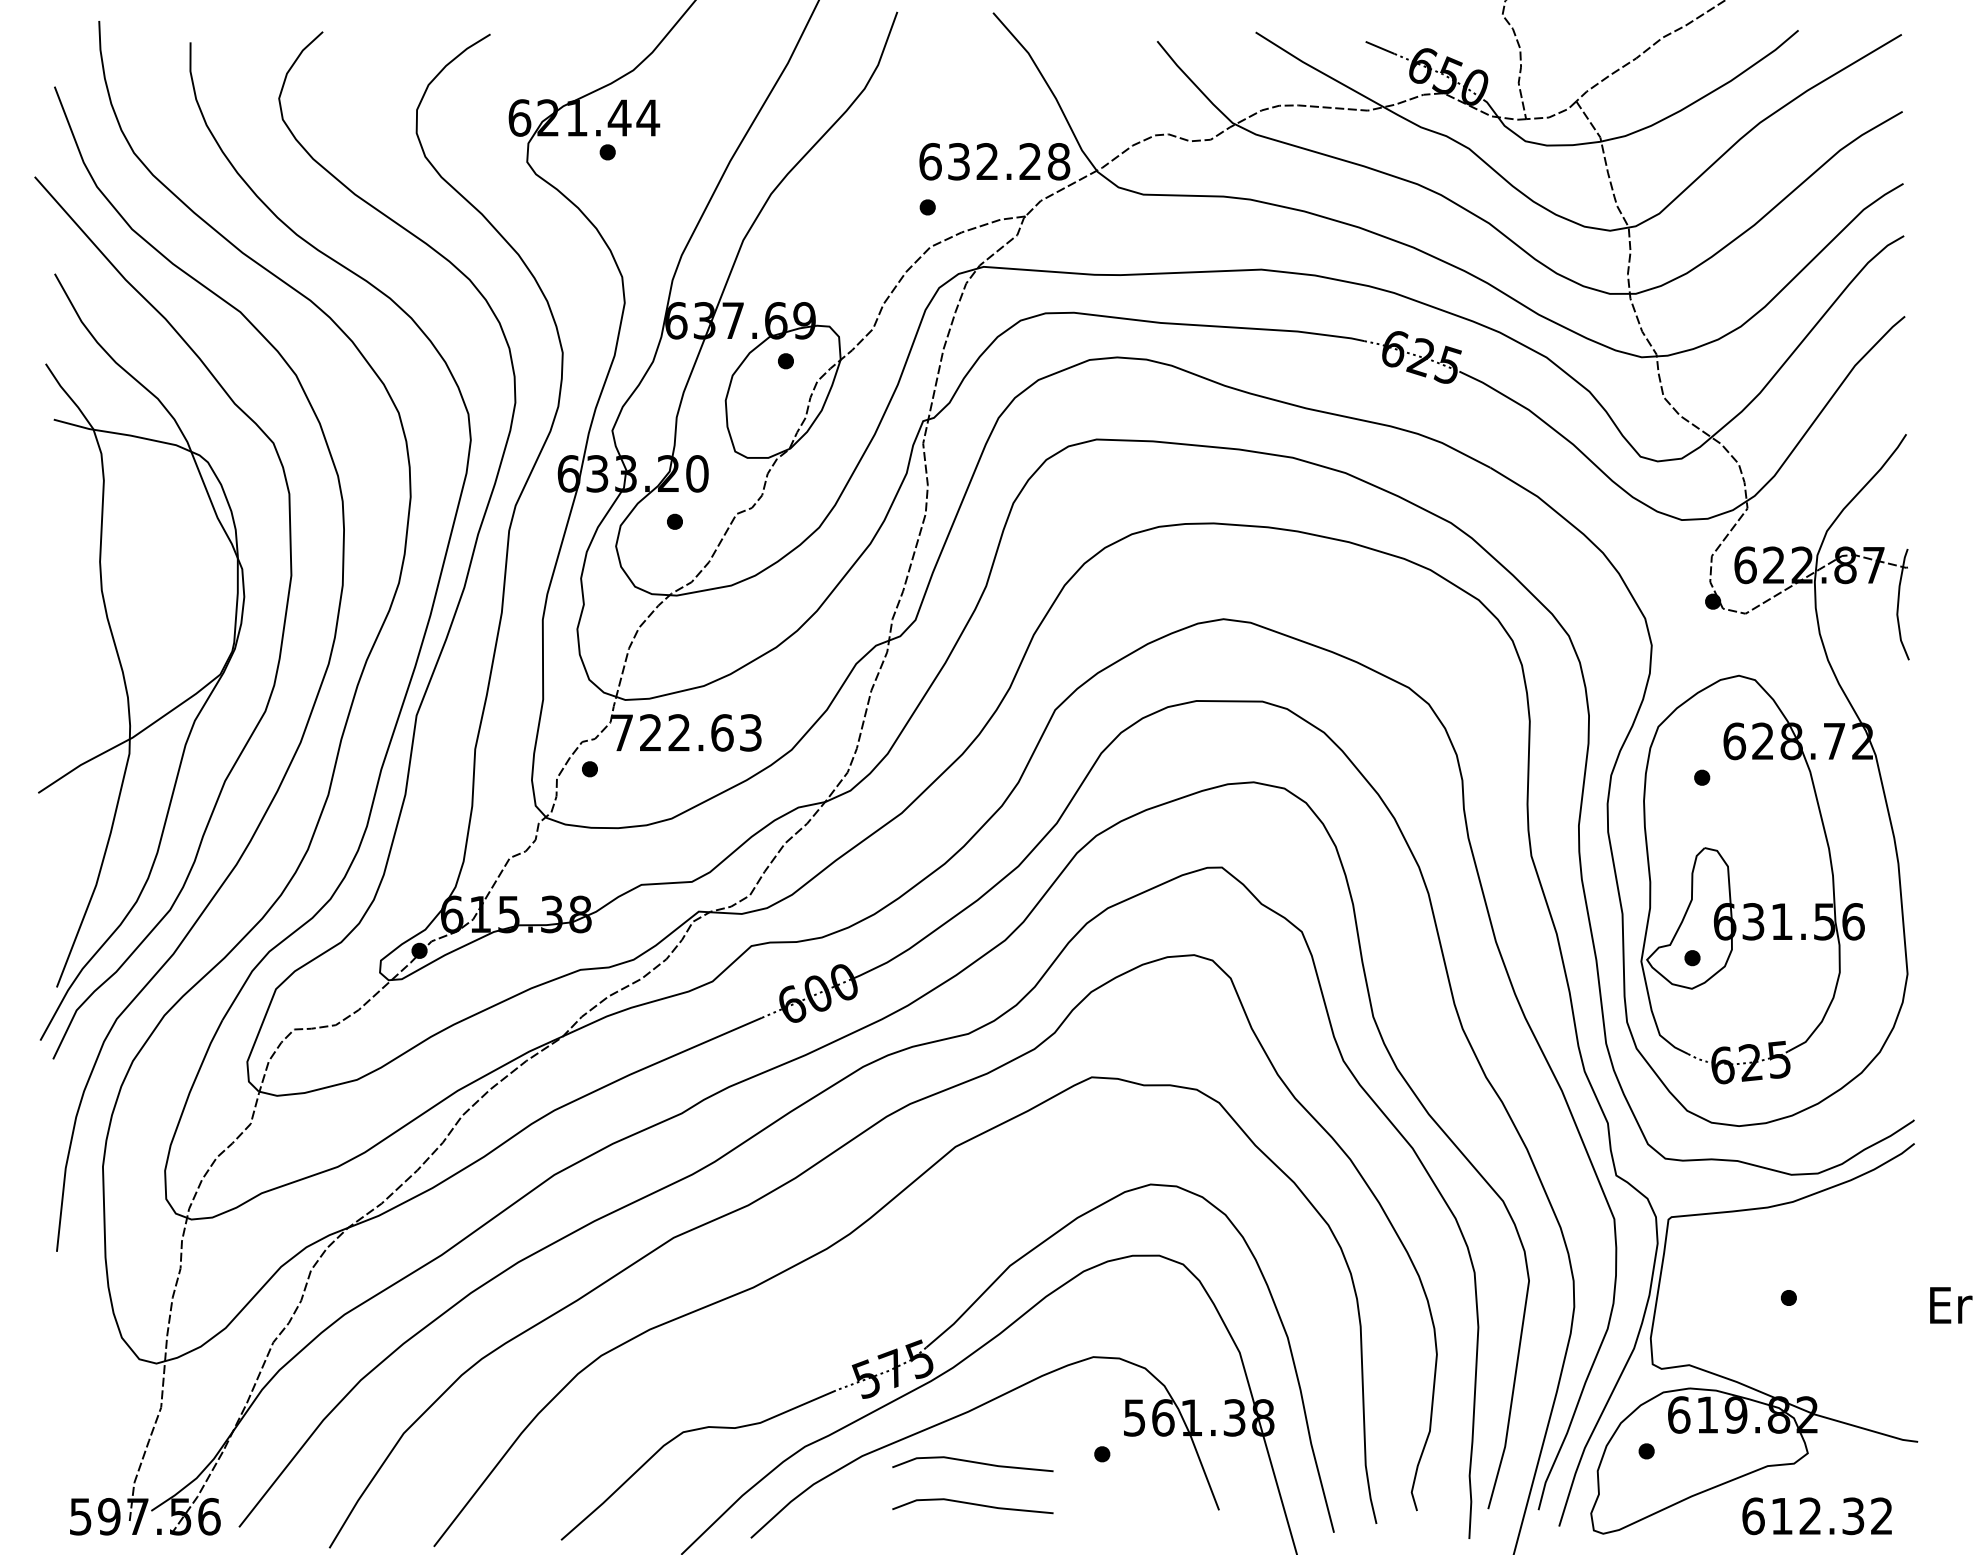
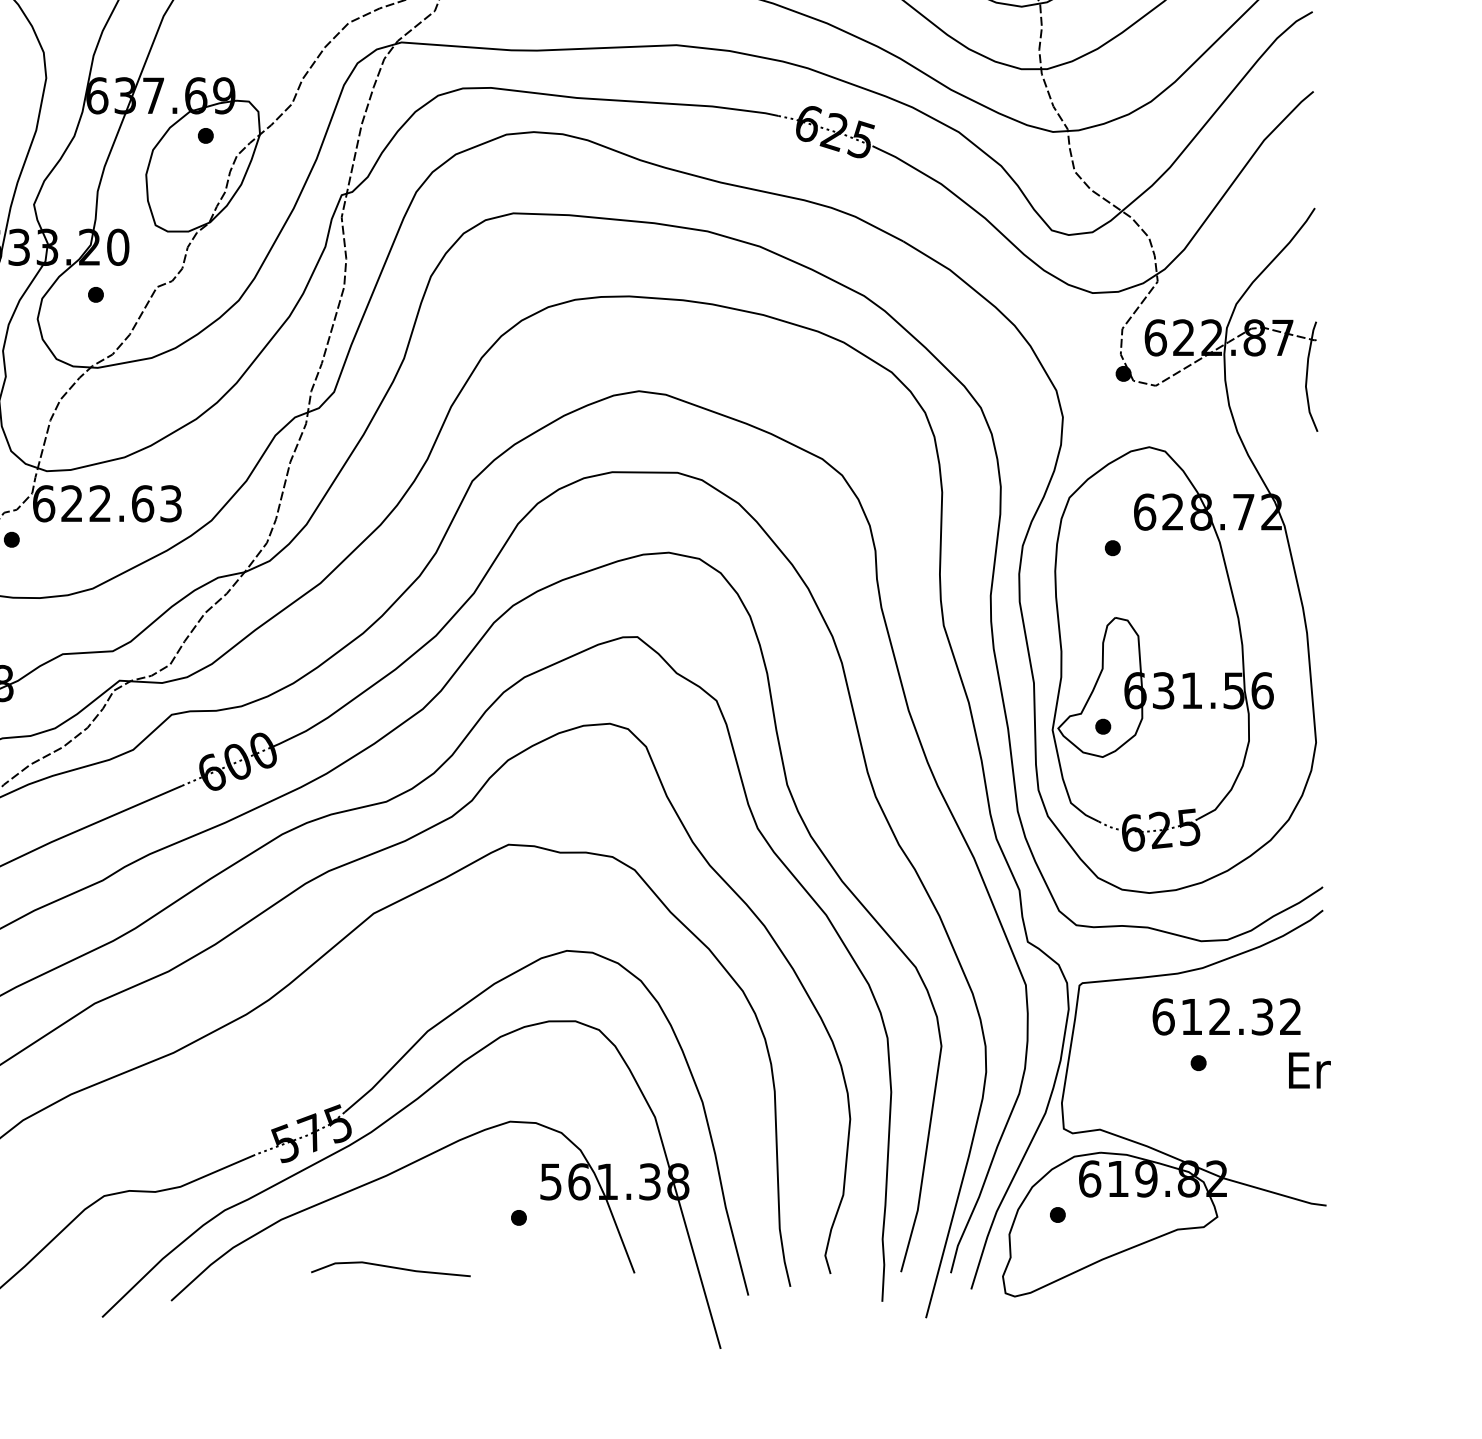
text: (622, 732) -> (44, 503), 722.63 -> 622.63
text: (1951, 1305) -> (1310, 1070), moved
line: (972, 1462) -> (390, 1226), removed
text: (1816, 1516) -> (1225, 1017), moved

